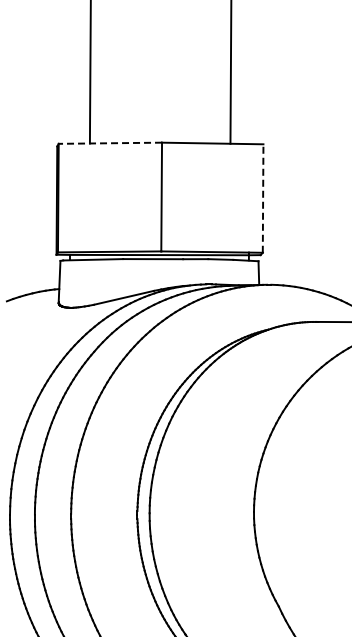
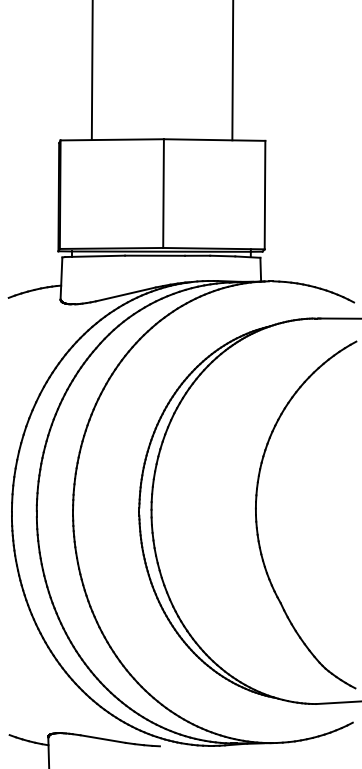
line: (110, 142) -> (112, 139), dashed -> solid
line: (263, 197) -> (265, 194), dashed -> solid

